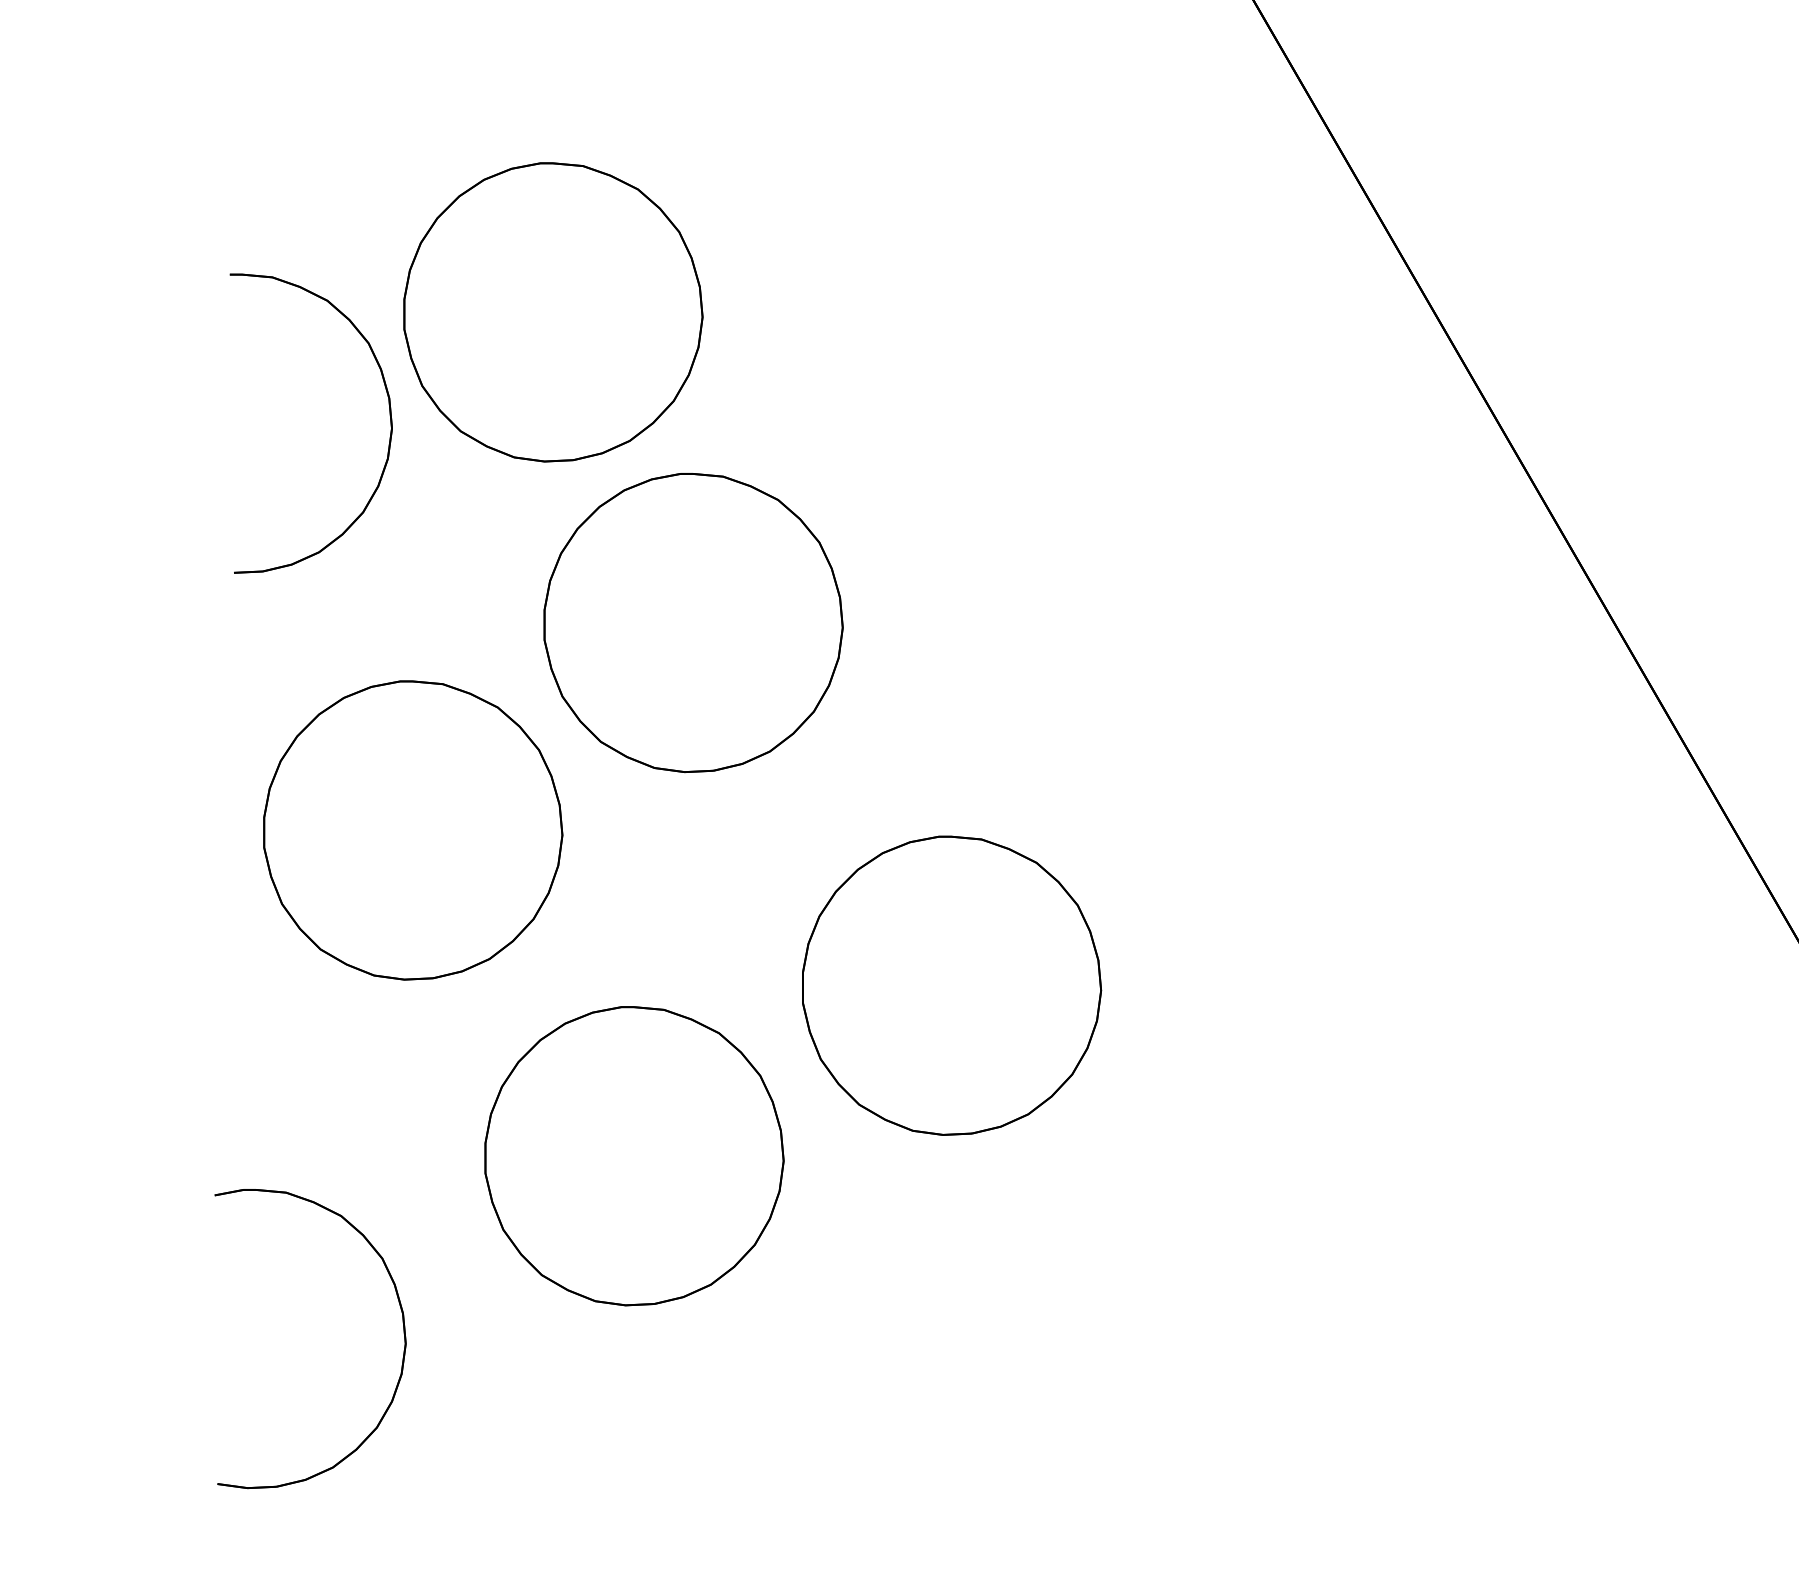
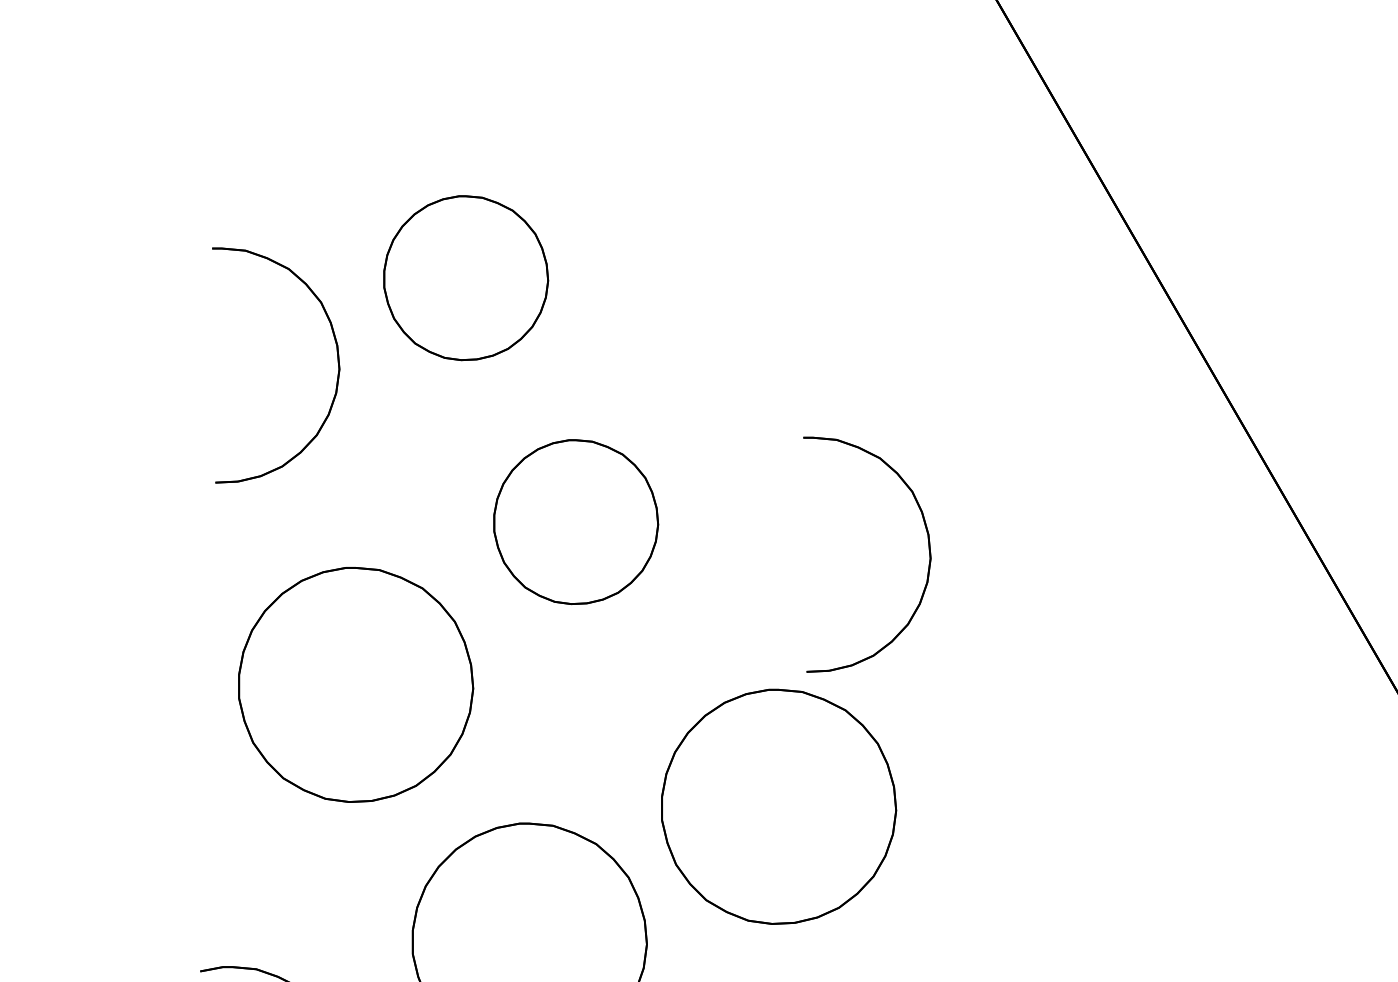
part: (553, 312) -> (466, 278), size x0.7
part: (693, 623) -> (576, 522), size x0.7
part: (1142, 656) -> (928, 548), added

